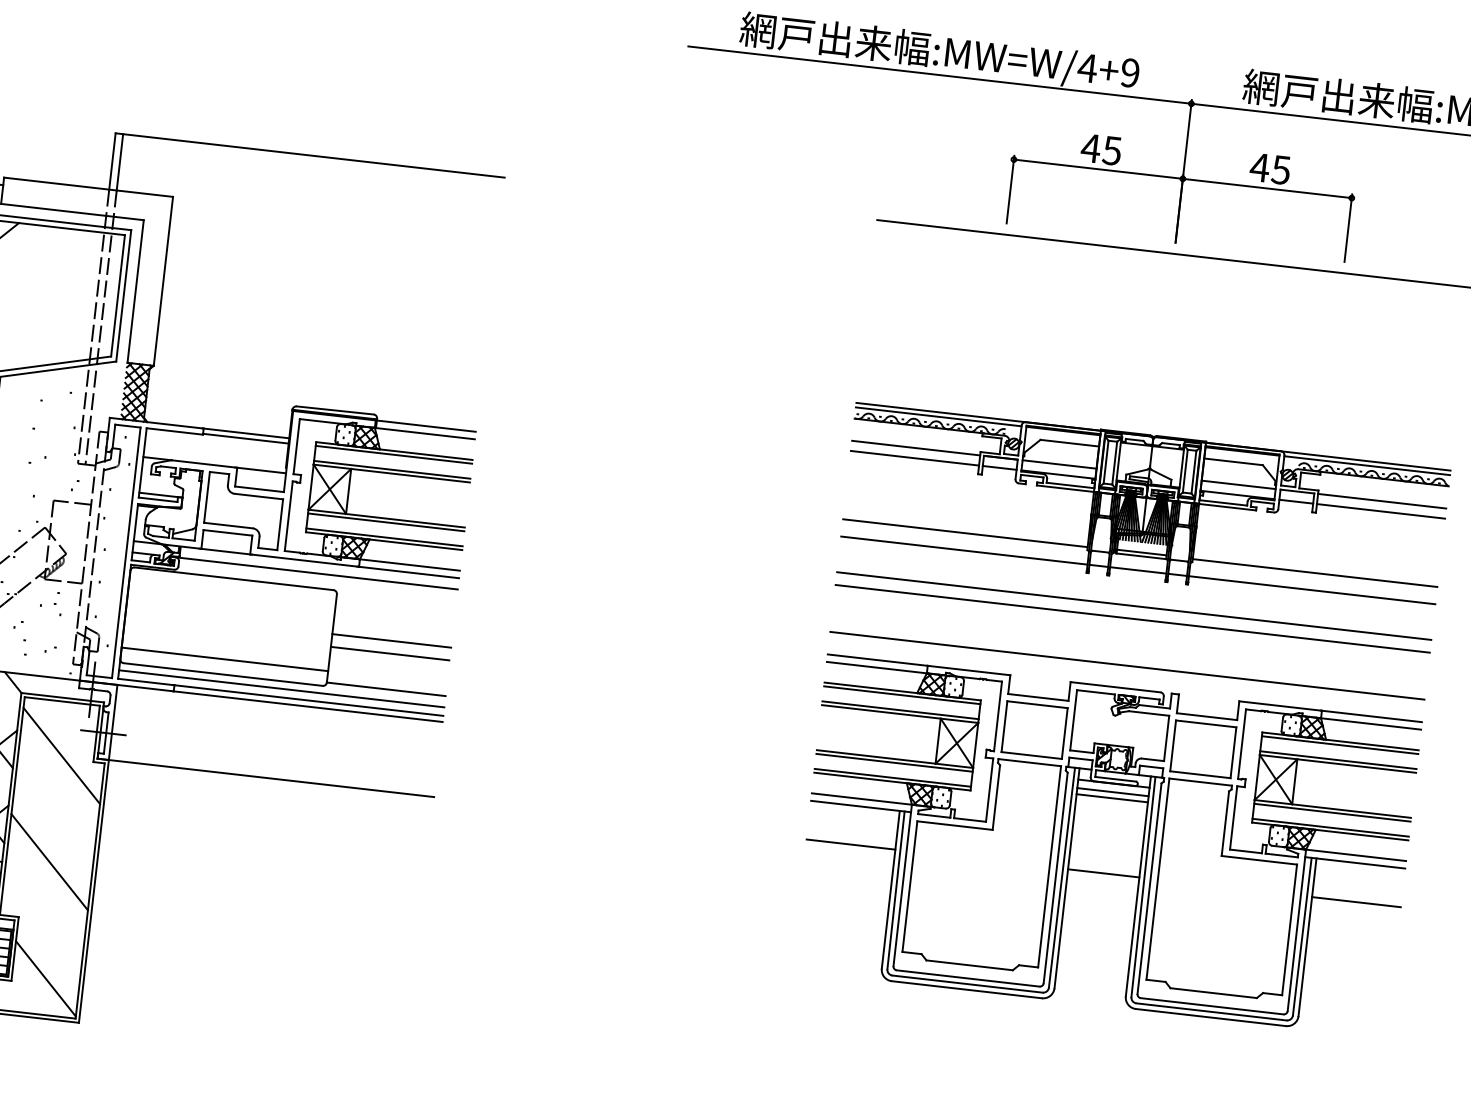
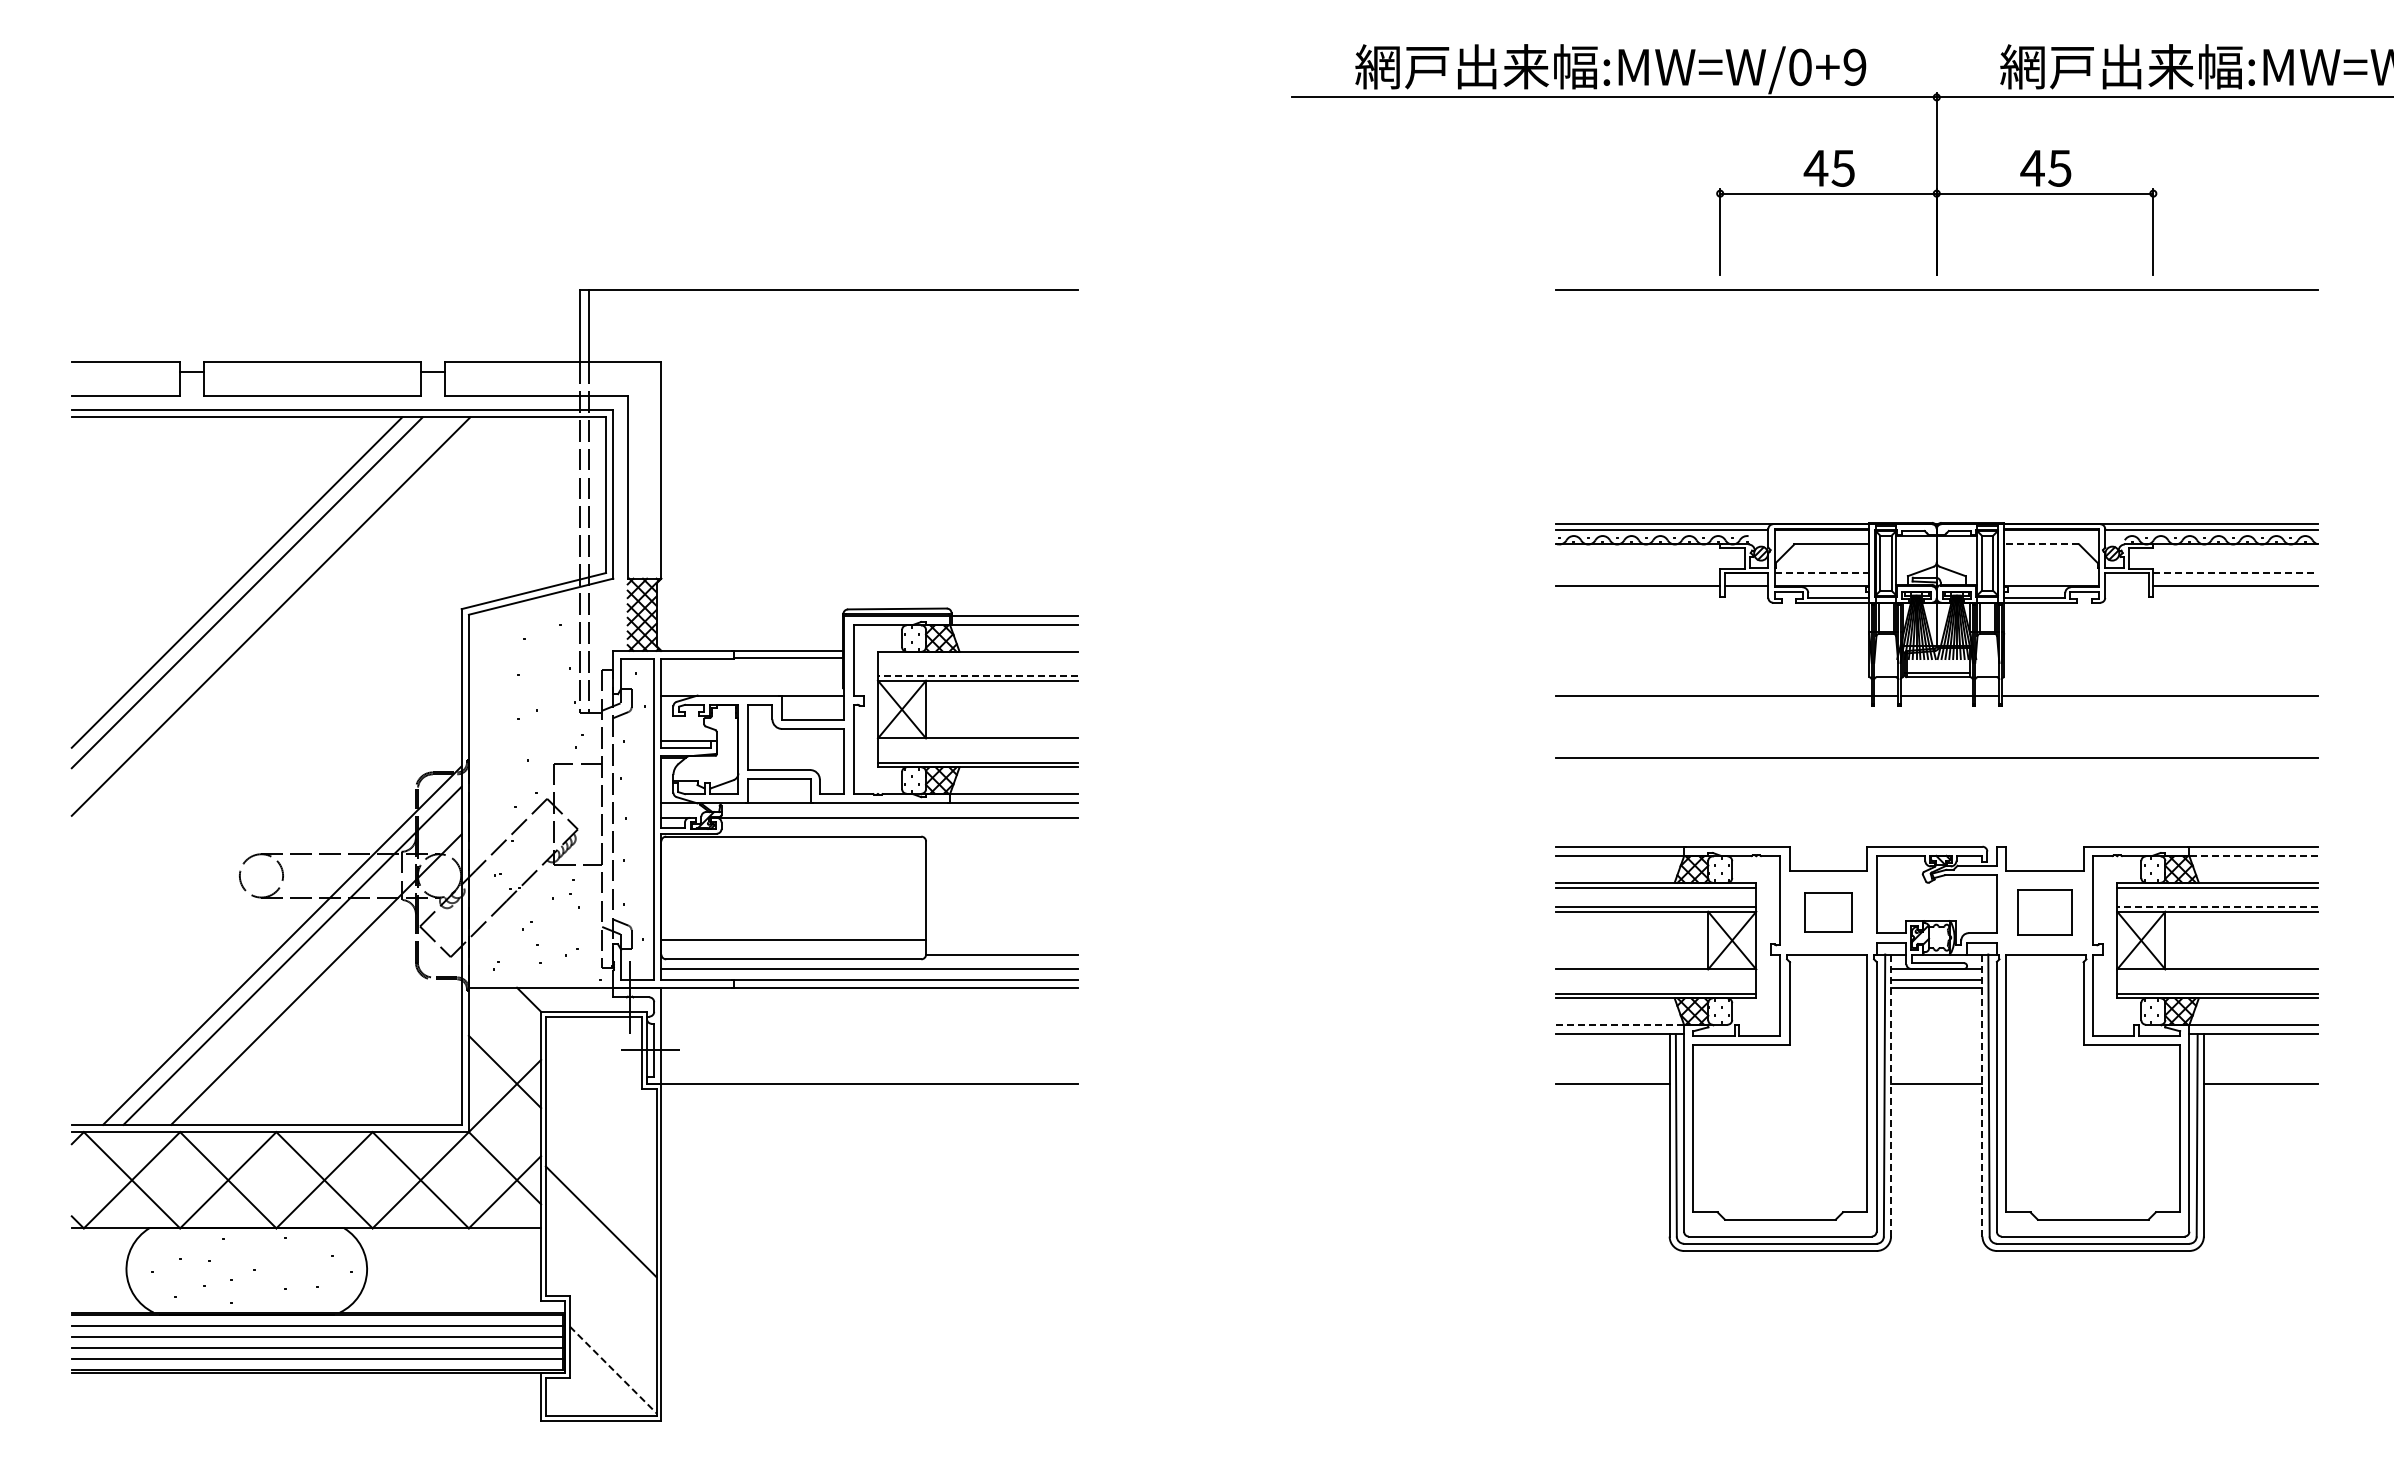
text: (1087, 67) -> (1799, 66), :MW=W/4+9 -> :MW=W/0+9
line: (915, 447) -> (1637, 572), removed
line: (393, 454) -> (977, 656), removed
line: (1233, 461) -> (2041, 544), solid -> dashed
line: (1060, 464) -> (1822, 572), solid -> dashed
line: (391, 469) -> (977, 675), solid -> dashed
line: (1238, 484) -> (2051, 572), removed
line: (1382, 500) -> (2235, 572), solid -> dashed
line: (1296, 501) -> (2126, 585), removed
line: (385, 522) -> (977, 743), removed
line: (965, 533) -> (1712, 673), removed
line: (1314, 573) -> (2160, 673), removed
line: (1134, 605) -> (1936, 740), removed
line: (391, 640) -> (1002, 892), removed
line: (389, 653) -> (1001, 908), removed
line: (1127, 665) -> (1936, 817), removed
line: (1369, 723) -> (2251, 856), solid -> dashed
part: (1034, 729) -> (1828, 912), size x0.6
part: (1203, 749) -> (2044, 912), size x0.7
line: (61, 755) -> (600, 1085), removed
line: (1337, 759) -> (2216, 906), solid -> dashed
line: (894, 762) -> (1655, 974), removed
line: (863, 798) -> (1621, 1024), solid -> dashed
line: (1332, 812) -> (2217, 974), removed
line: (1067, 879) -> (1891, 1096), solid -> dashed
line: (1138, 887) -> (1982, 1096), solid -> dashed
line: (46, 979) -> (613, 1370), solid -> dashed

